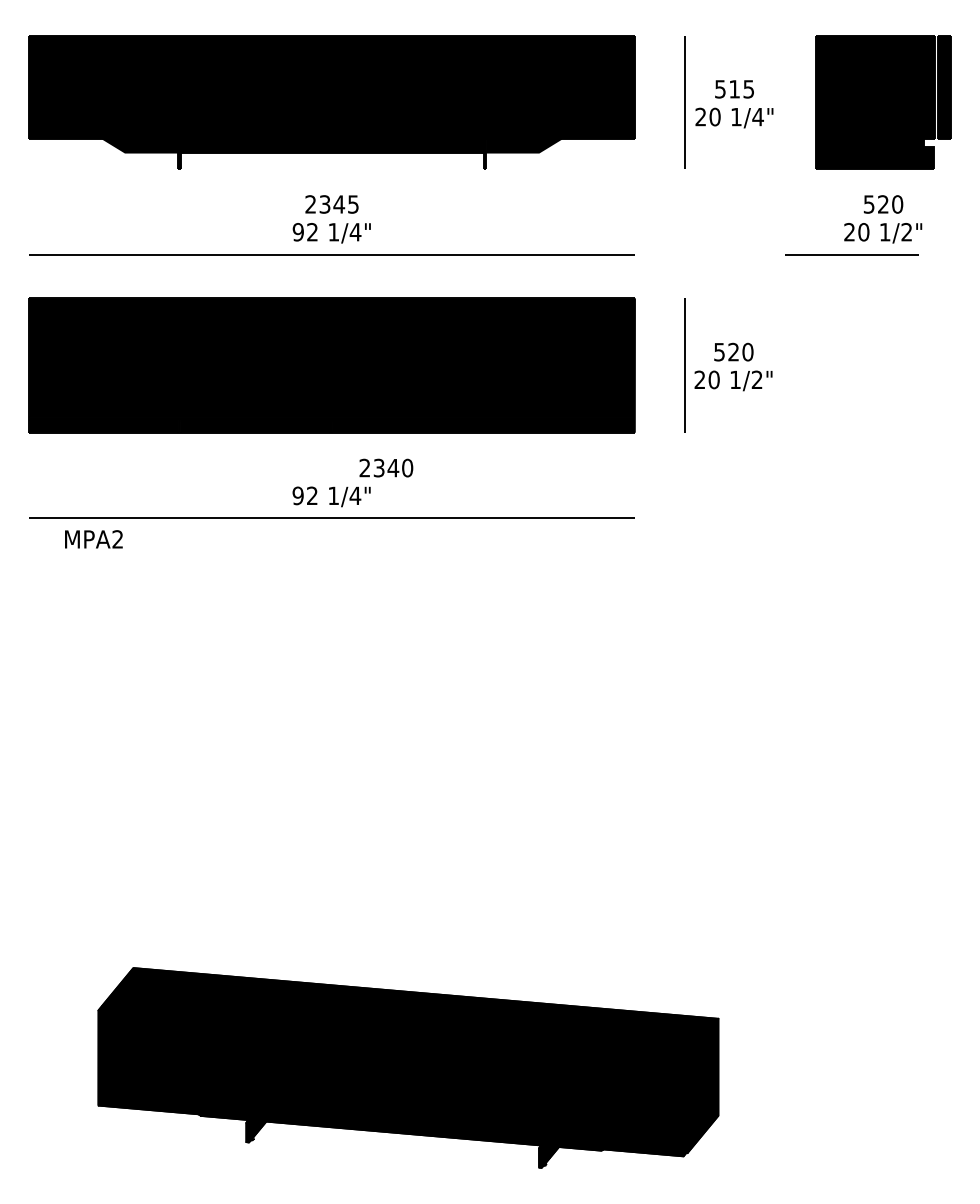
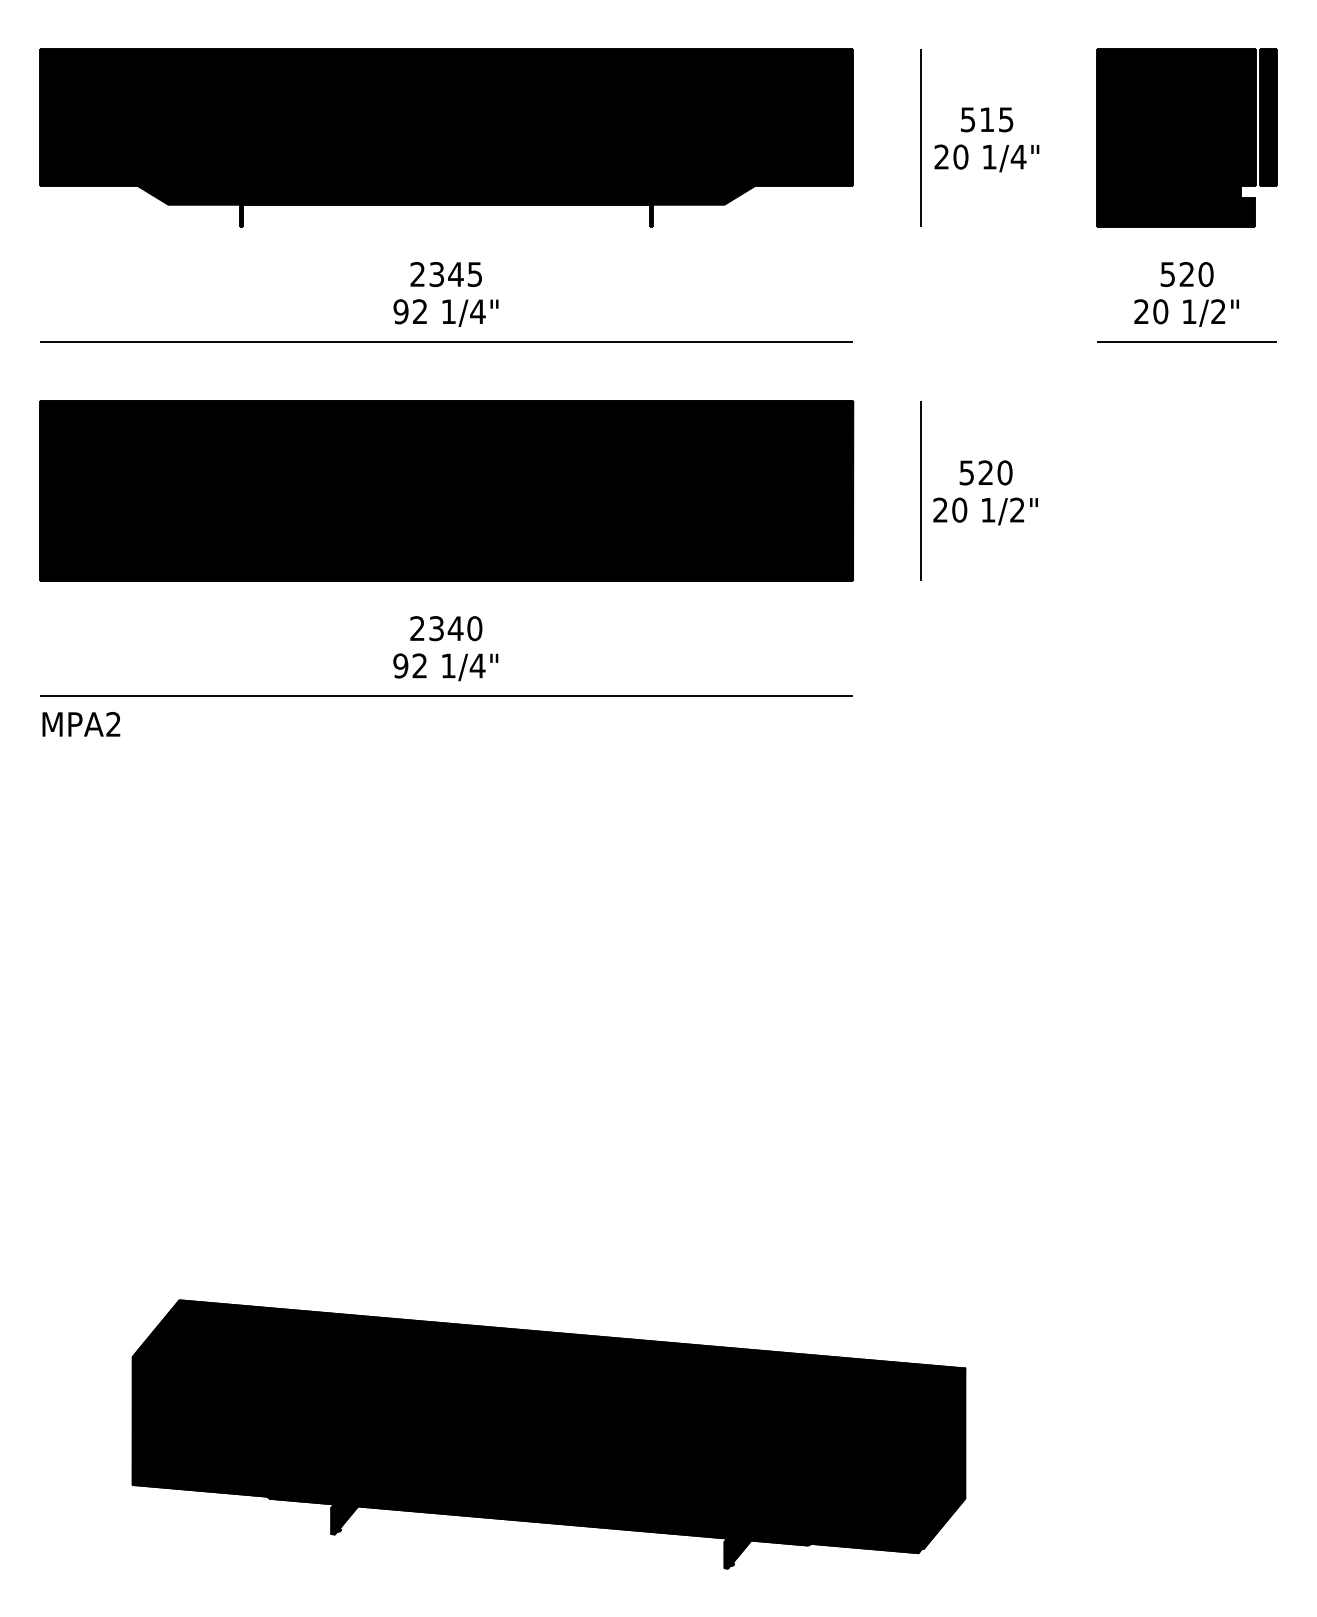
line: (851, 254) -> (1186, 341), moved
text: (386, 468) -> (446, 628), moved
text: (93, 539) -> (81, 724), moved

